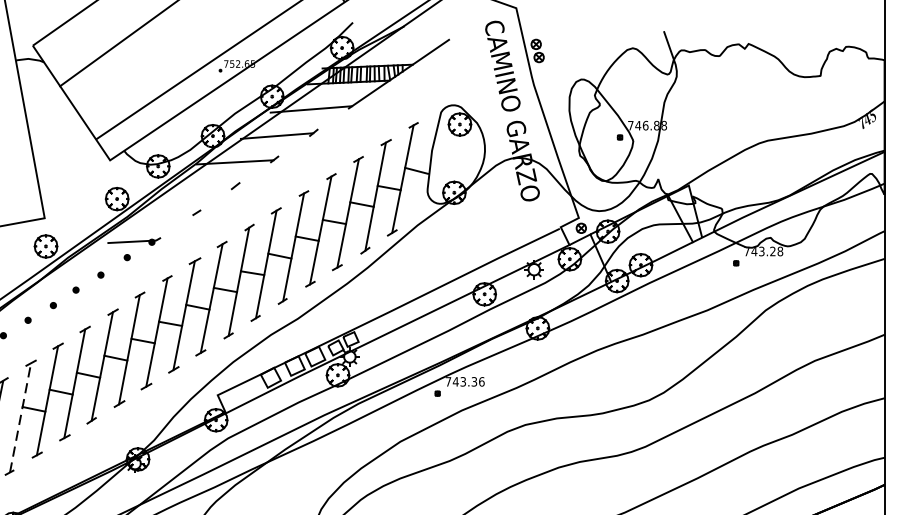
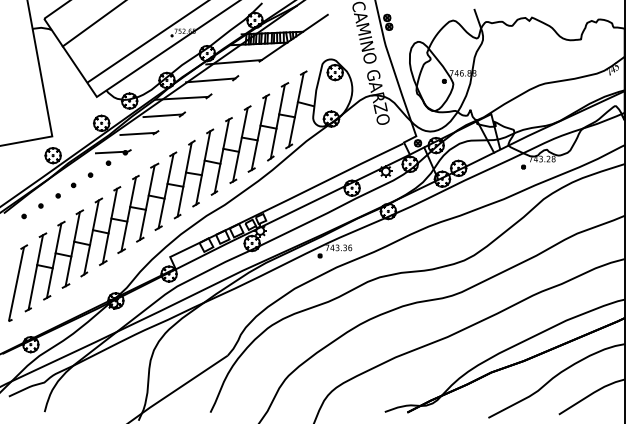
line: (206, 187) -> (162, 115), added
line: (169, 213) -> (137, 133), added
line: (20, 417) -> (35, 272), dashed -> solid

